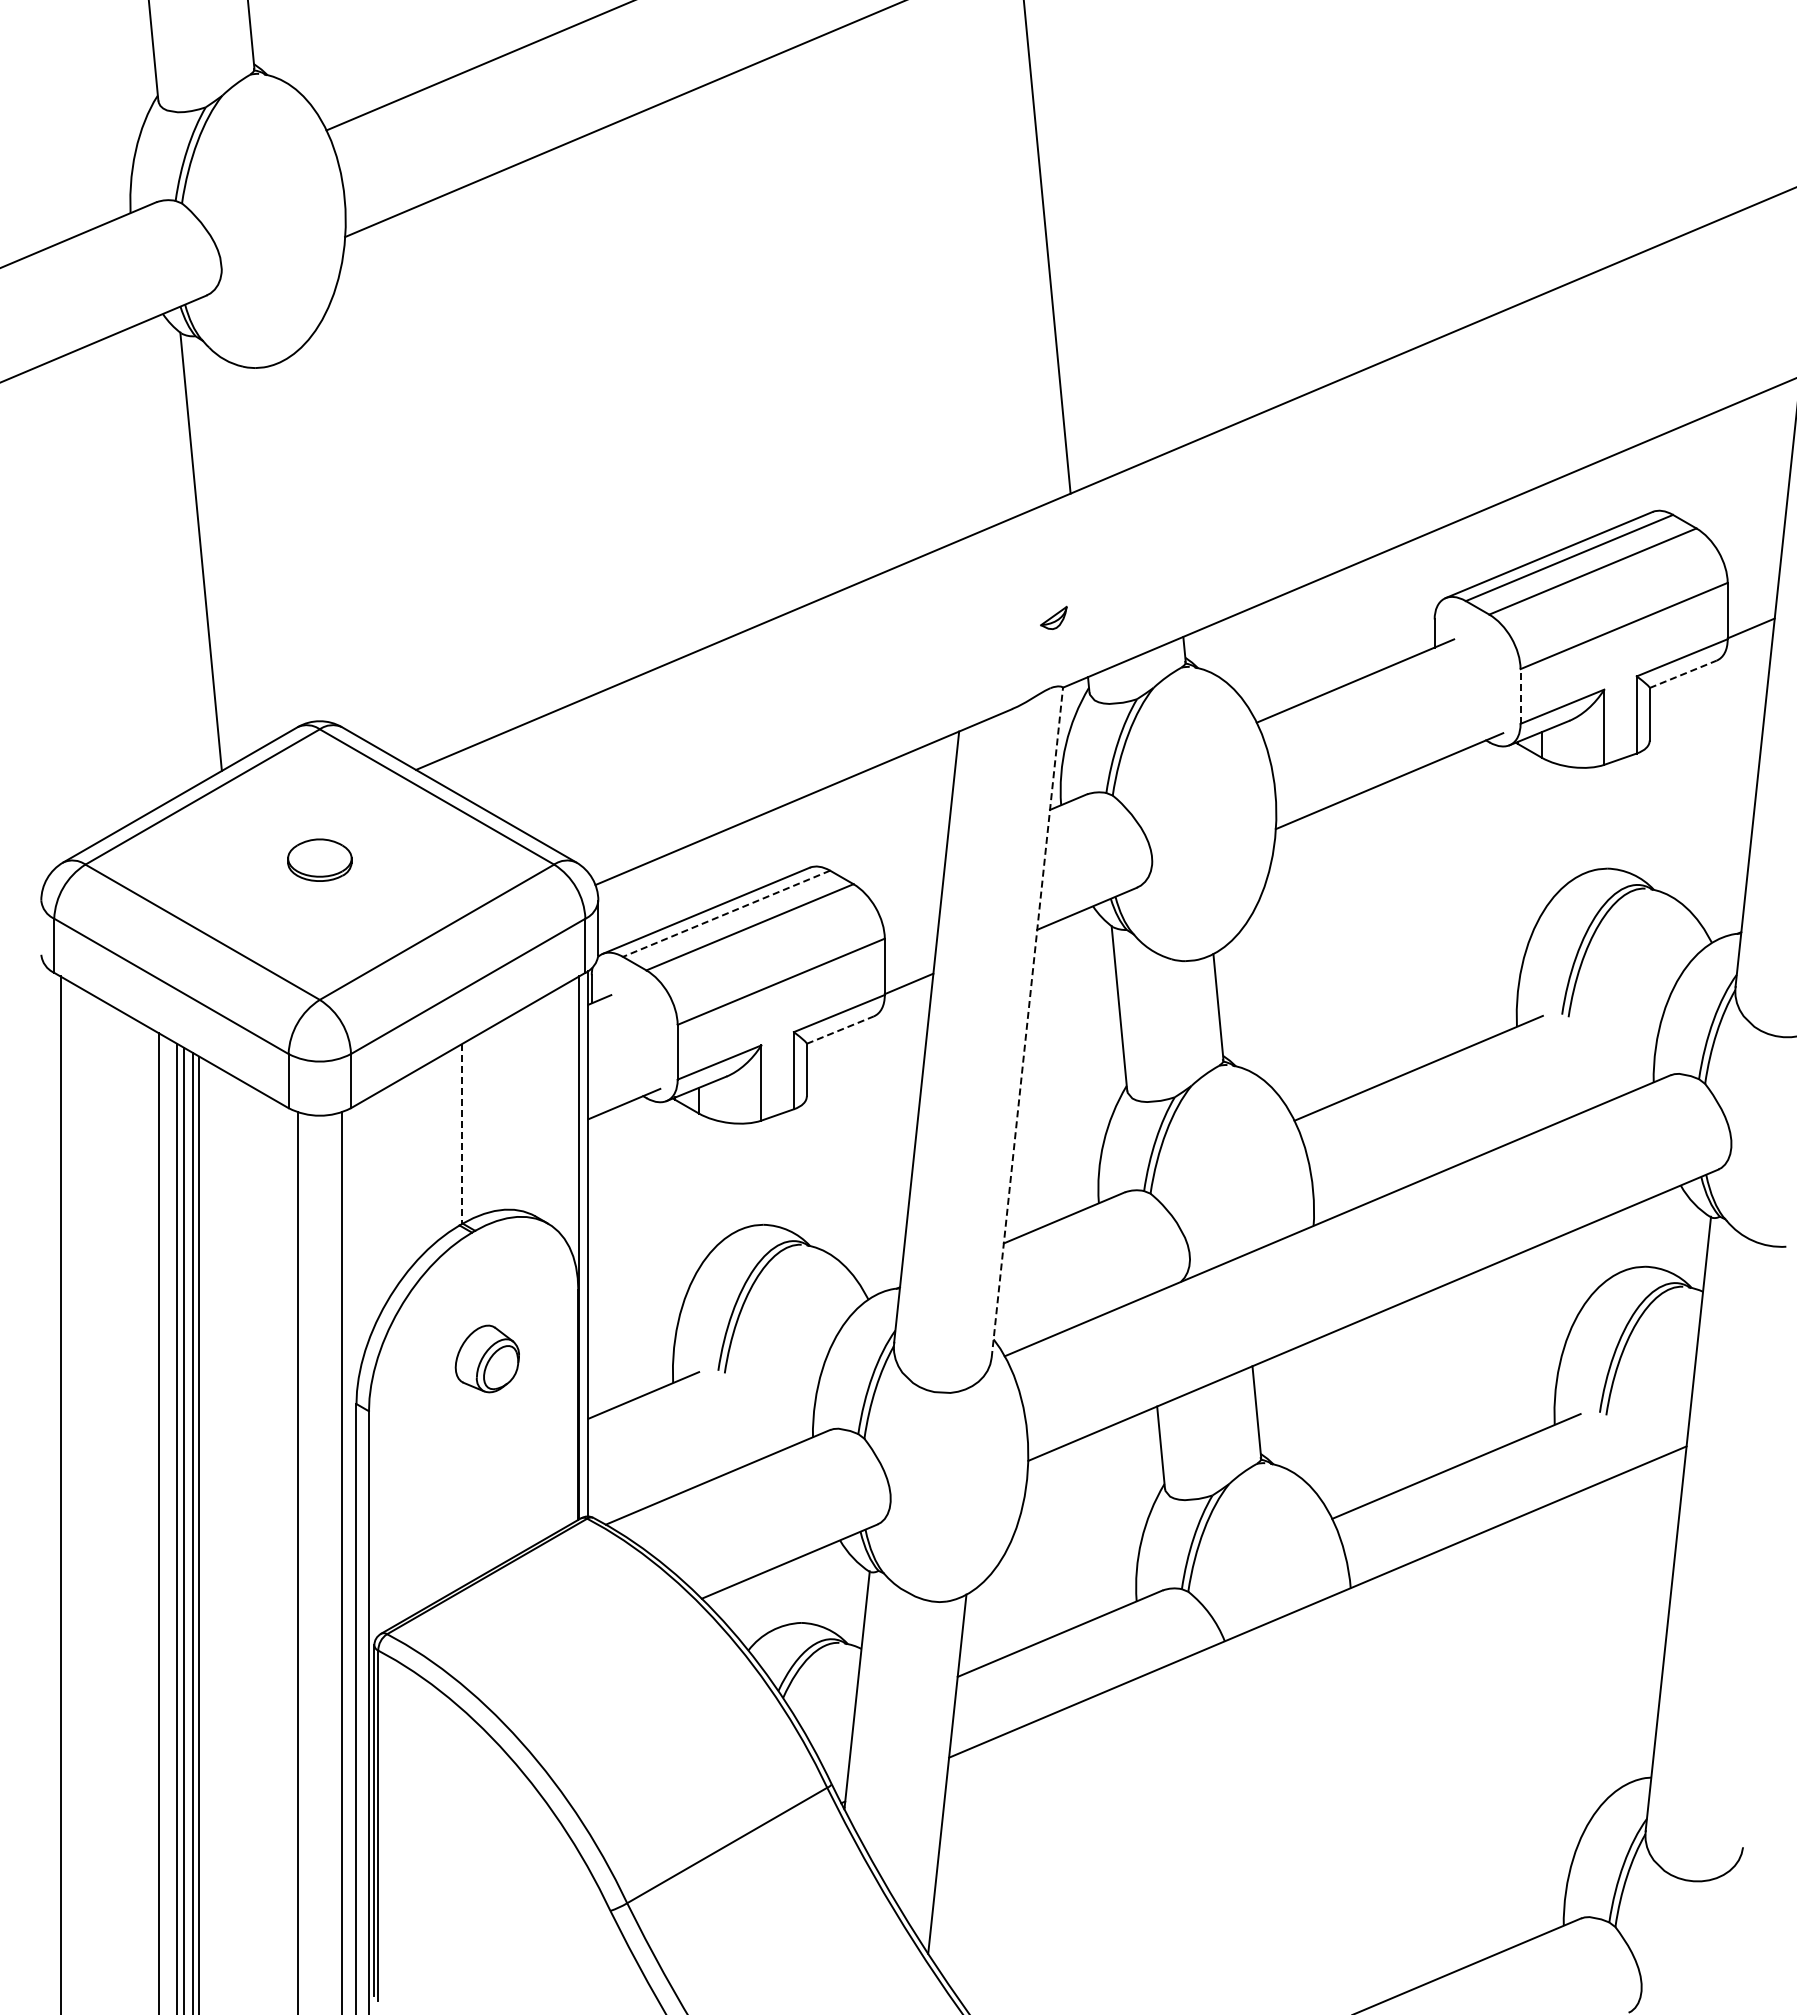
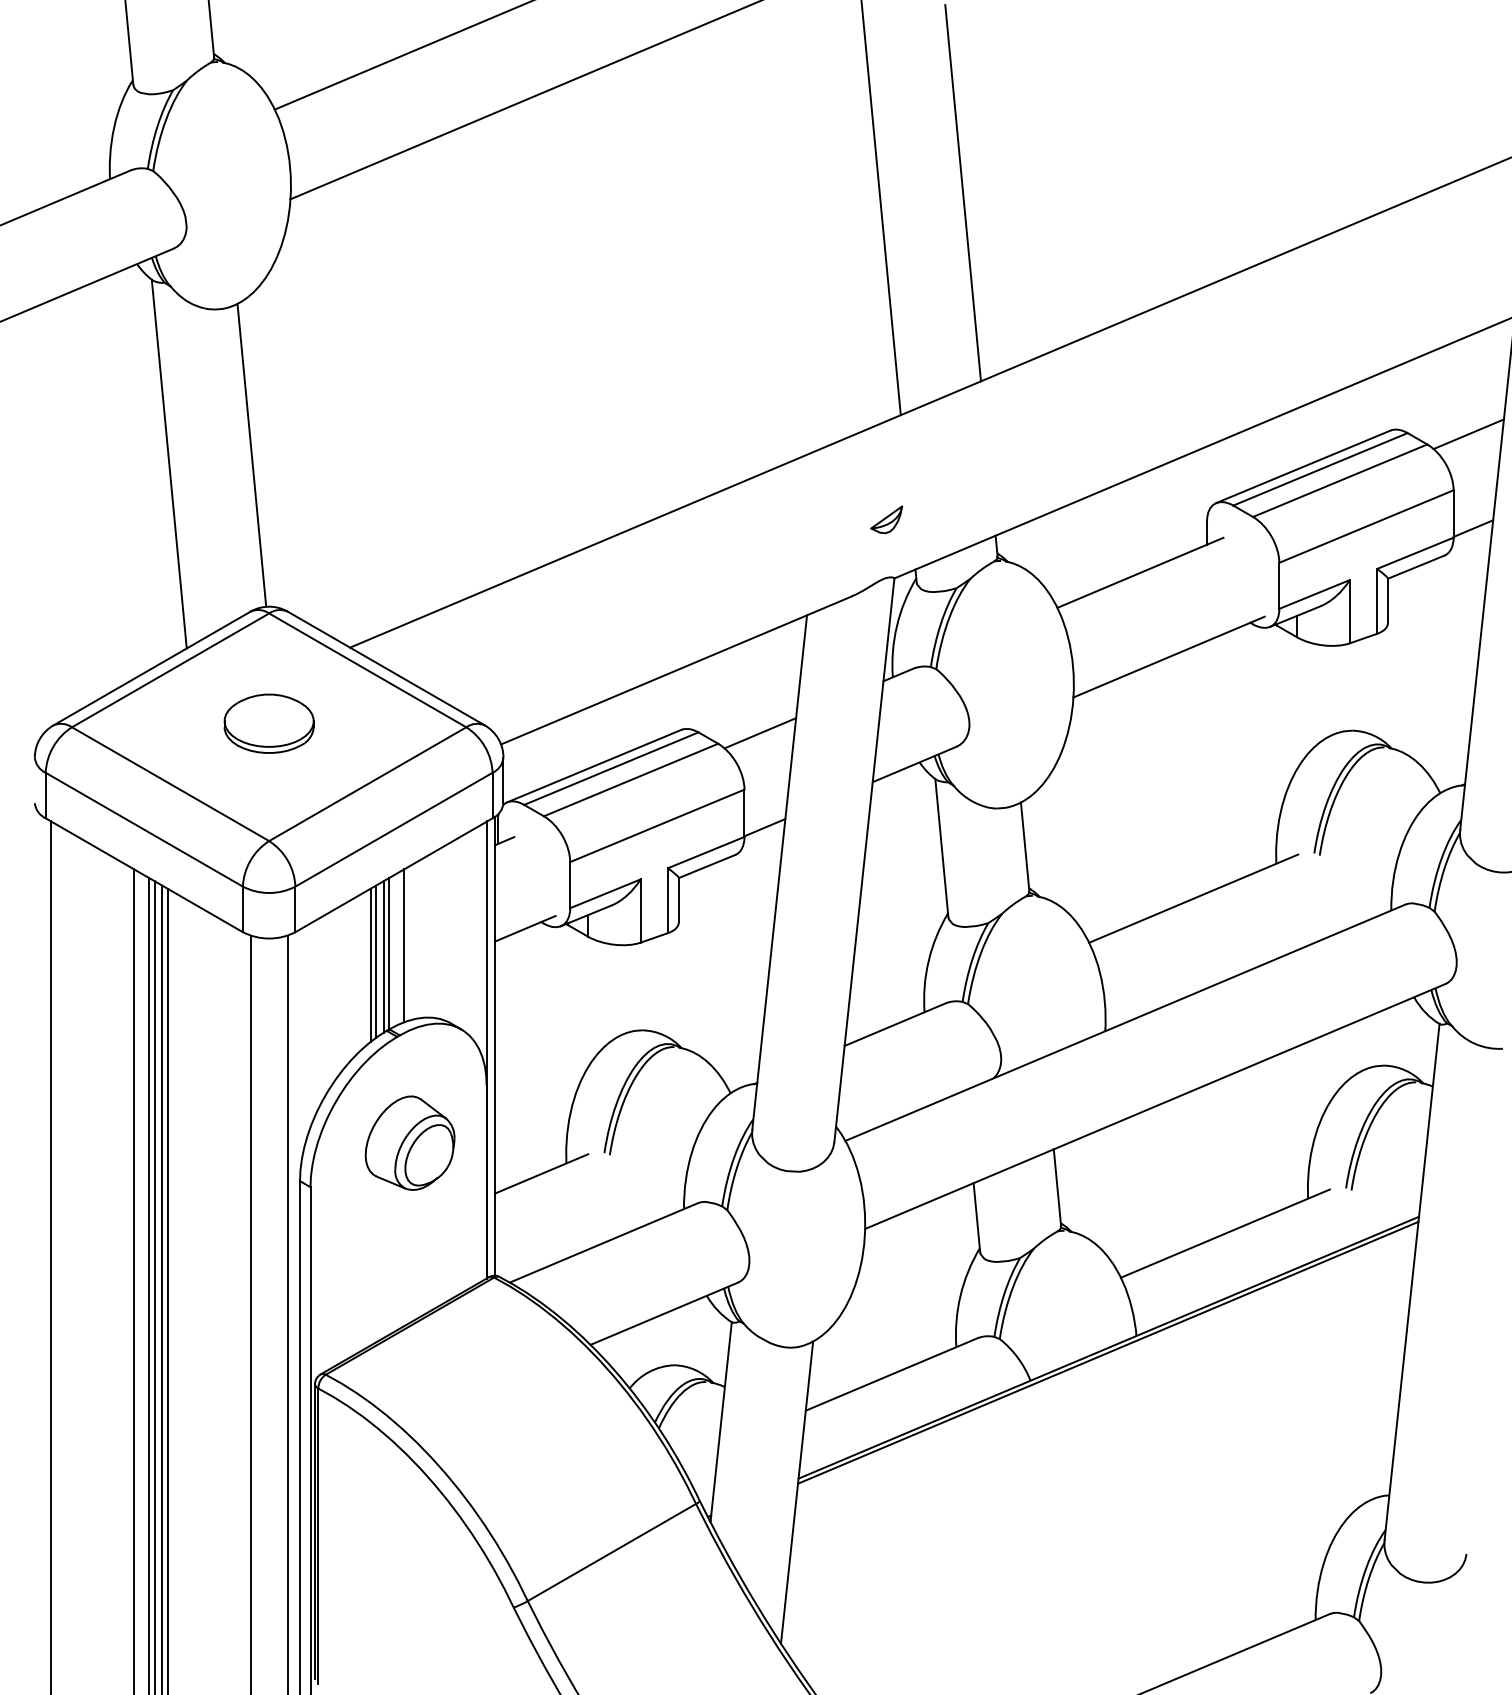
line: (1144, 229) -> (962, 192), added
line: (1745, 515) -> (1468, 433), added
line: (299, 541) -> (252, 455), added
part: (1053, 617) -> (886, 519), size x1.43
line: (1683, 674) -> (1416, 567), dashed -> solid
line: (1520, 695) -> (1279, 585), dashed -> solid
part: (319, 859) -> (268, 722), size x1.67
line: (903, 871) -> (760, 733), added
line: (726, 913) -> (611, 768), dashed -> solid
line: (1027, 1022) -> (864, 860), dashed -> solid
line: (840, 1029) -> (707, 866), dashed -> solid
line: (480, 1124) -> (404, 945), added
line: (462, 1133) -> (389, 953), dashed -> solid
line: (455, 1137) -> (383, 956), added
line: (446, 1142) -> (375, 961), added
line: (440, 1147) -> (370, 965), added
part: (487, 1358) -> (410, 1142), size x1.67
line: (1316, 1607) -> (1107, 1352), added

